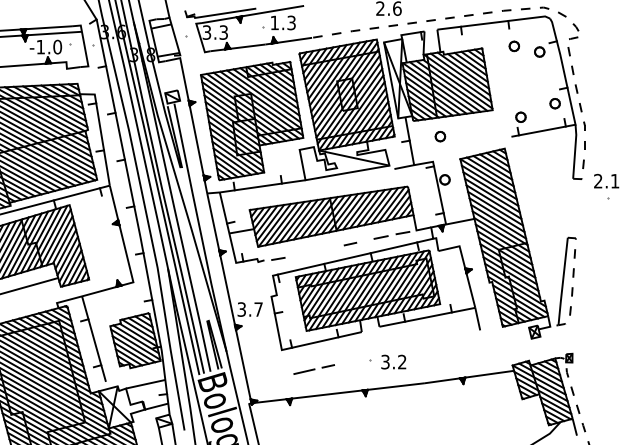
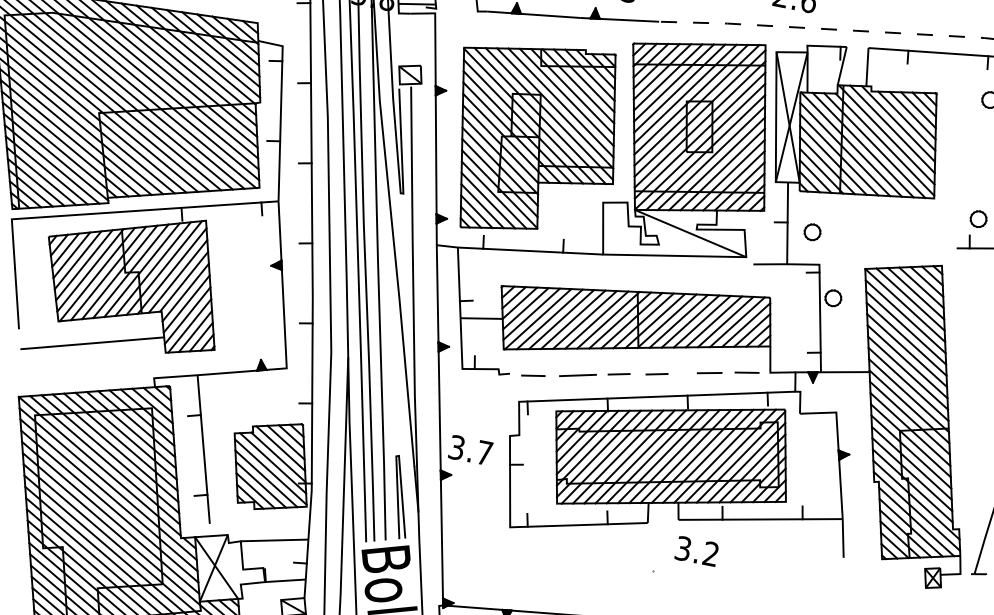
part: (440, 136) -> (812, 232), moved
text: (393, 361) -> (696, 550), moved
line: (313, 369) -> (593, 374), moved

